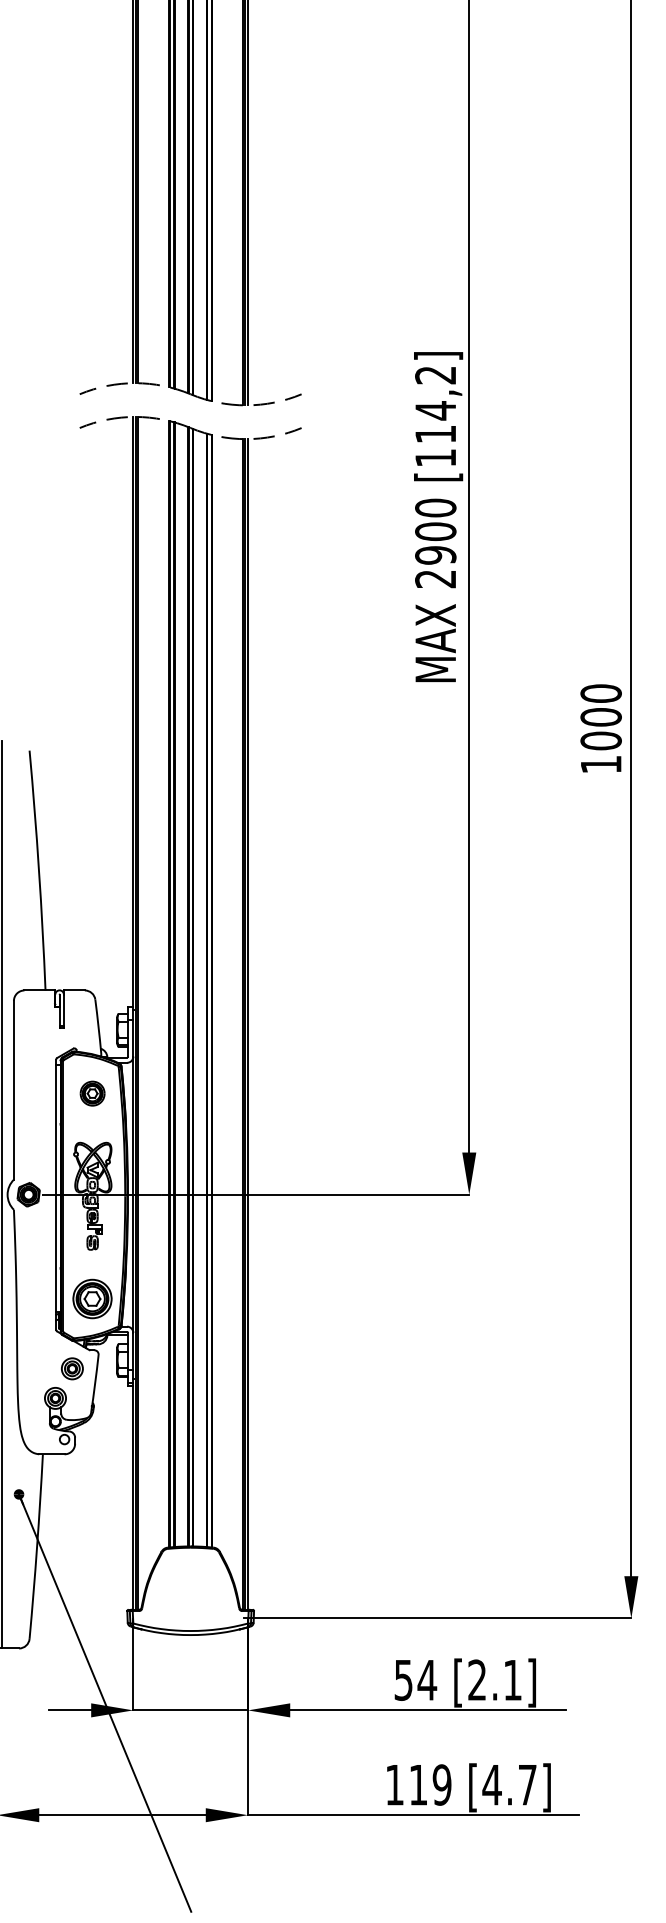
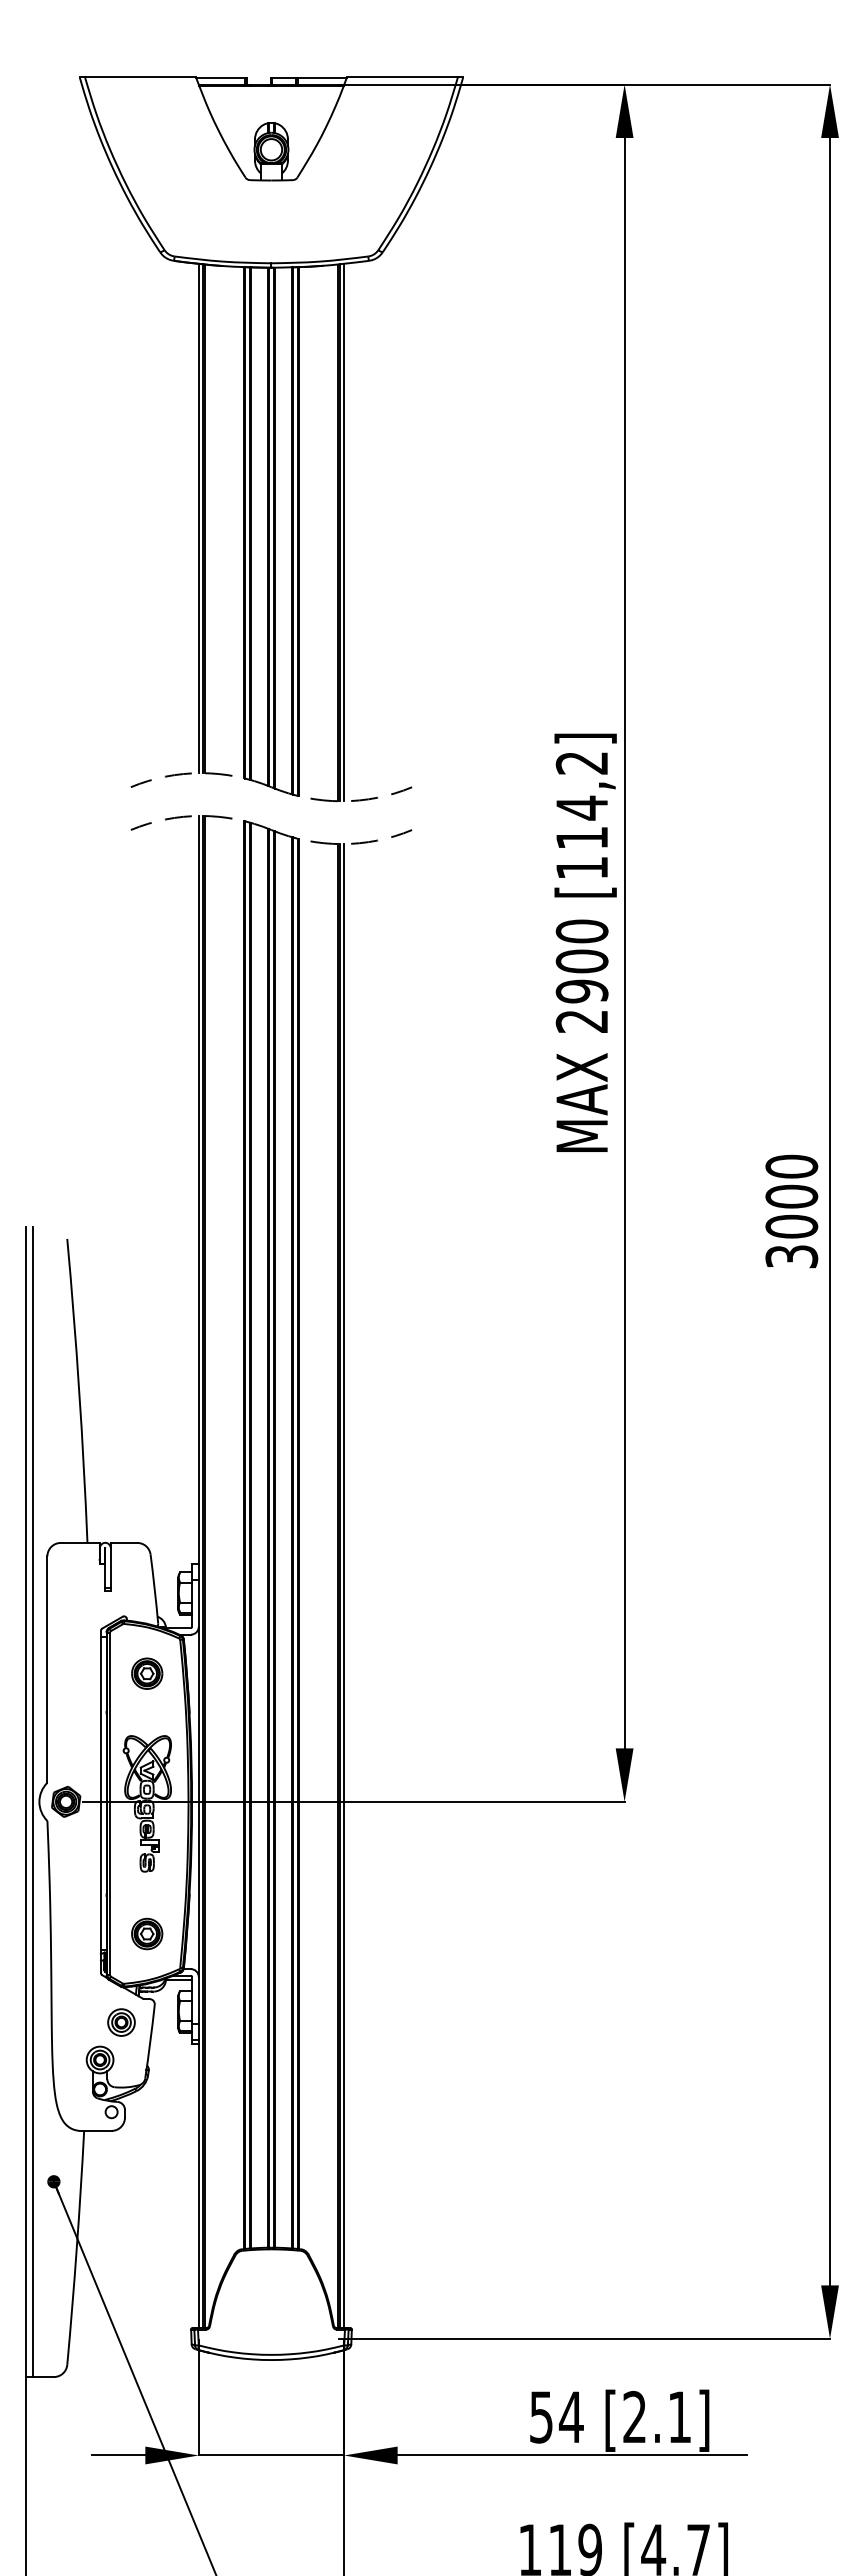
text: (600, 764) -> (791, 1256), 1000 -> 3000
part: (92, 1298) -> (147, 1933), size x0.62

